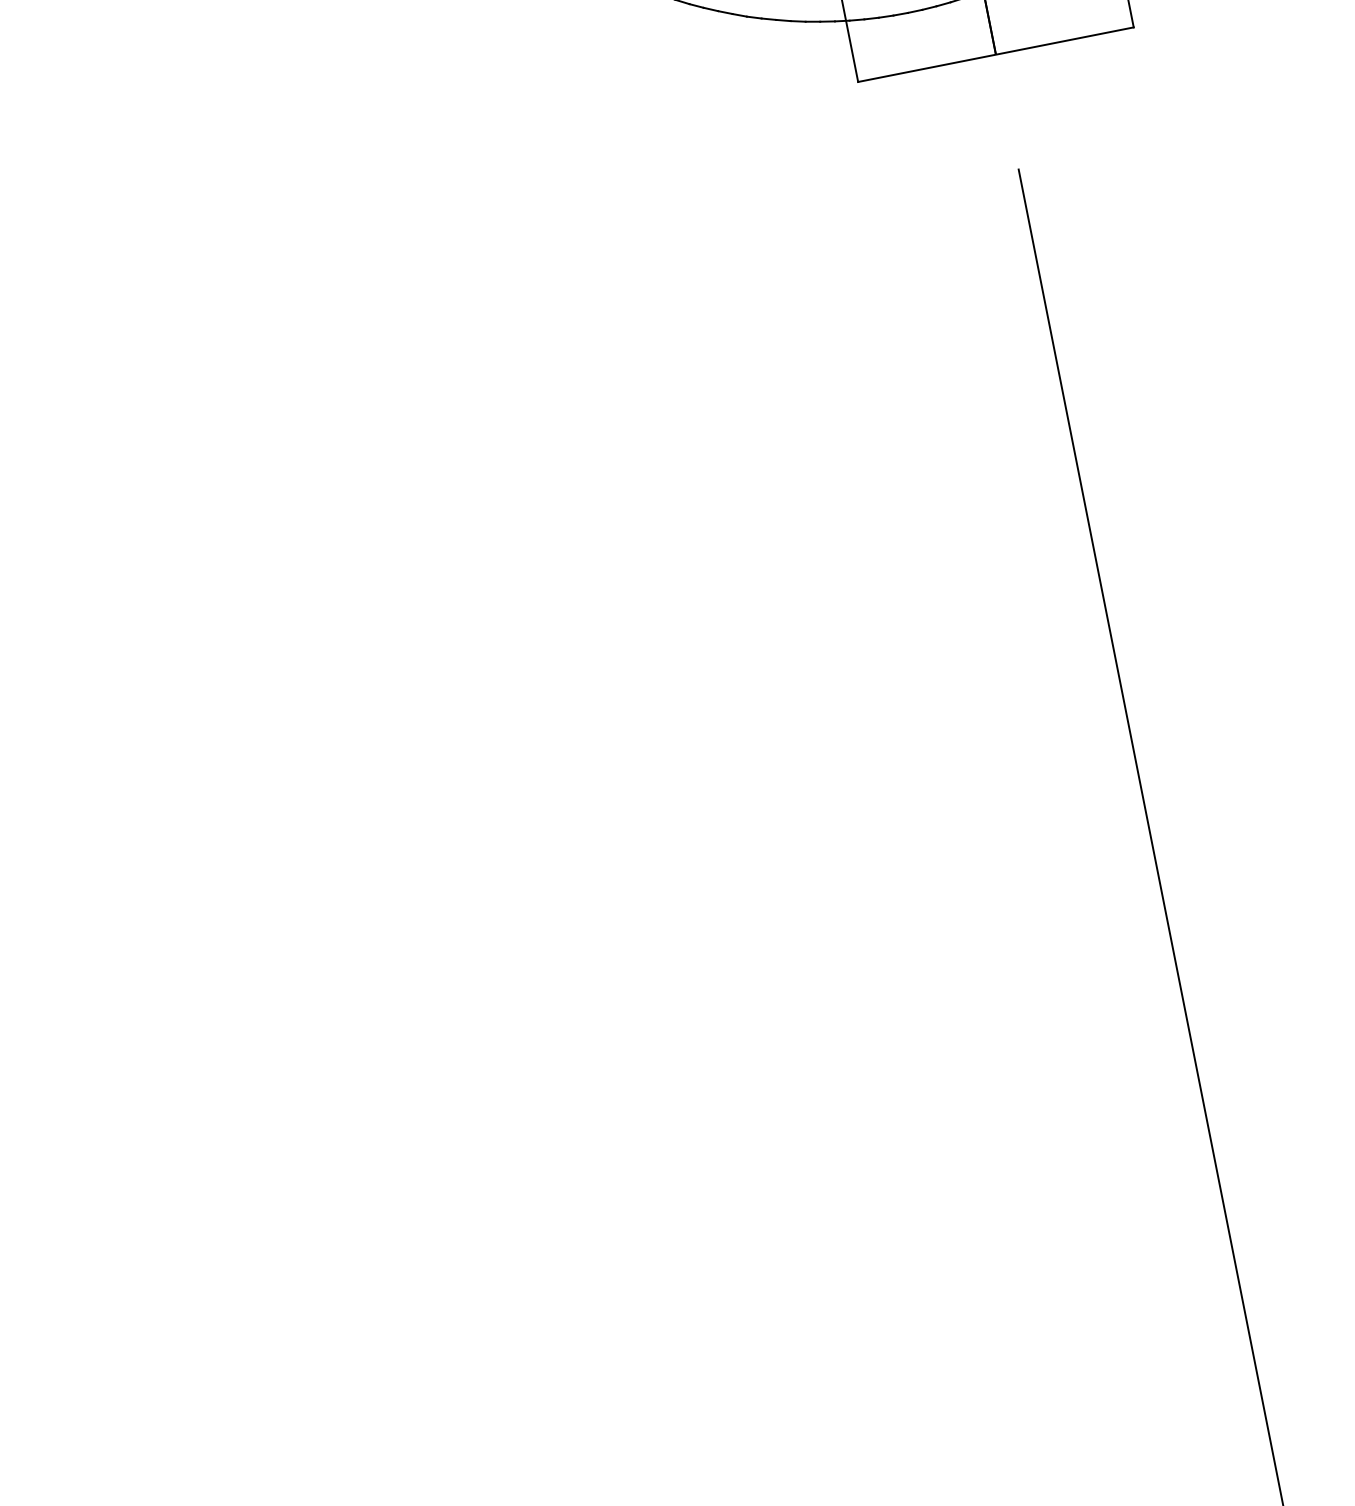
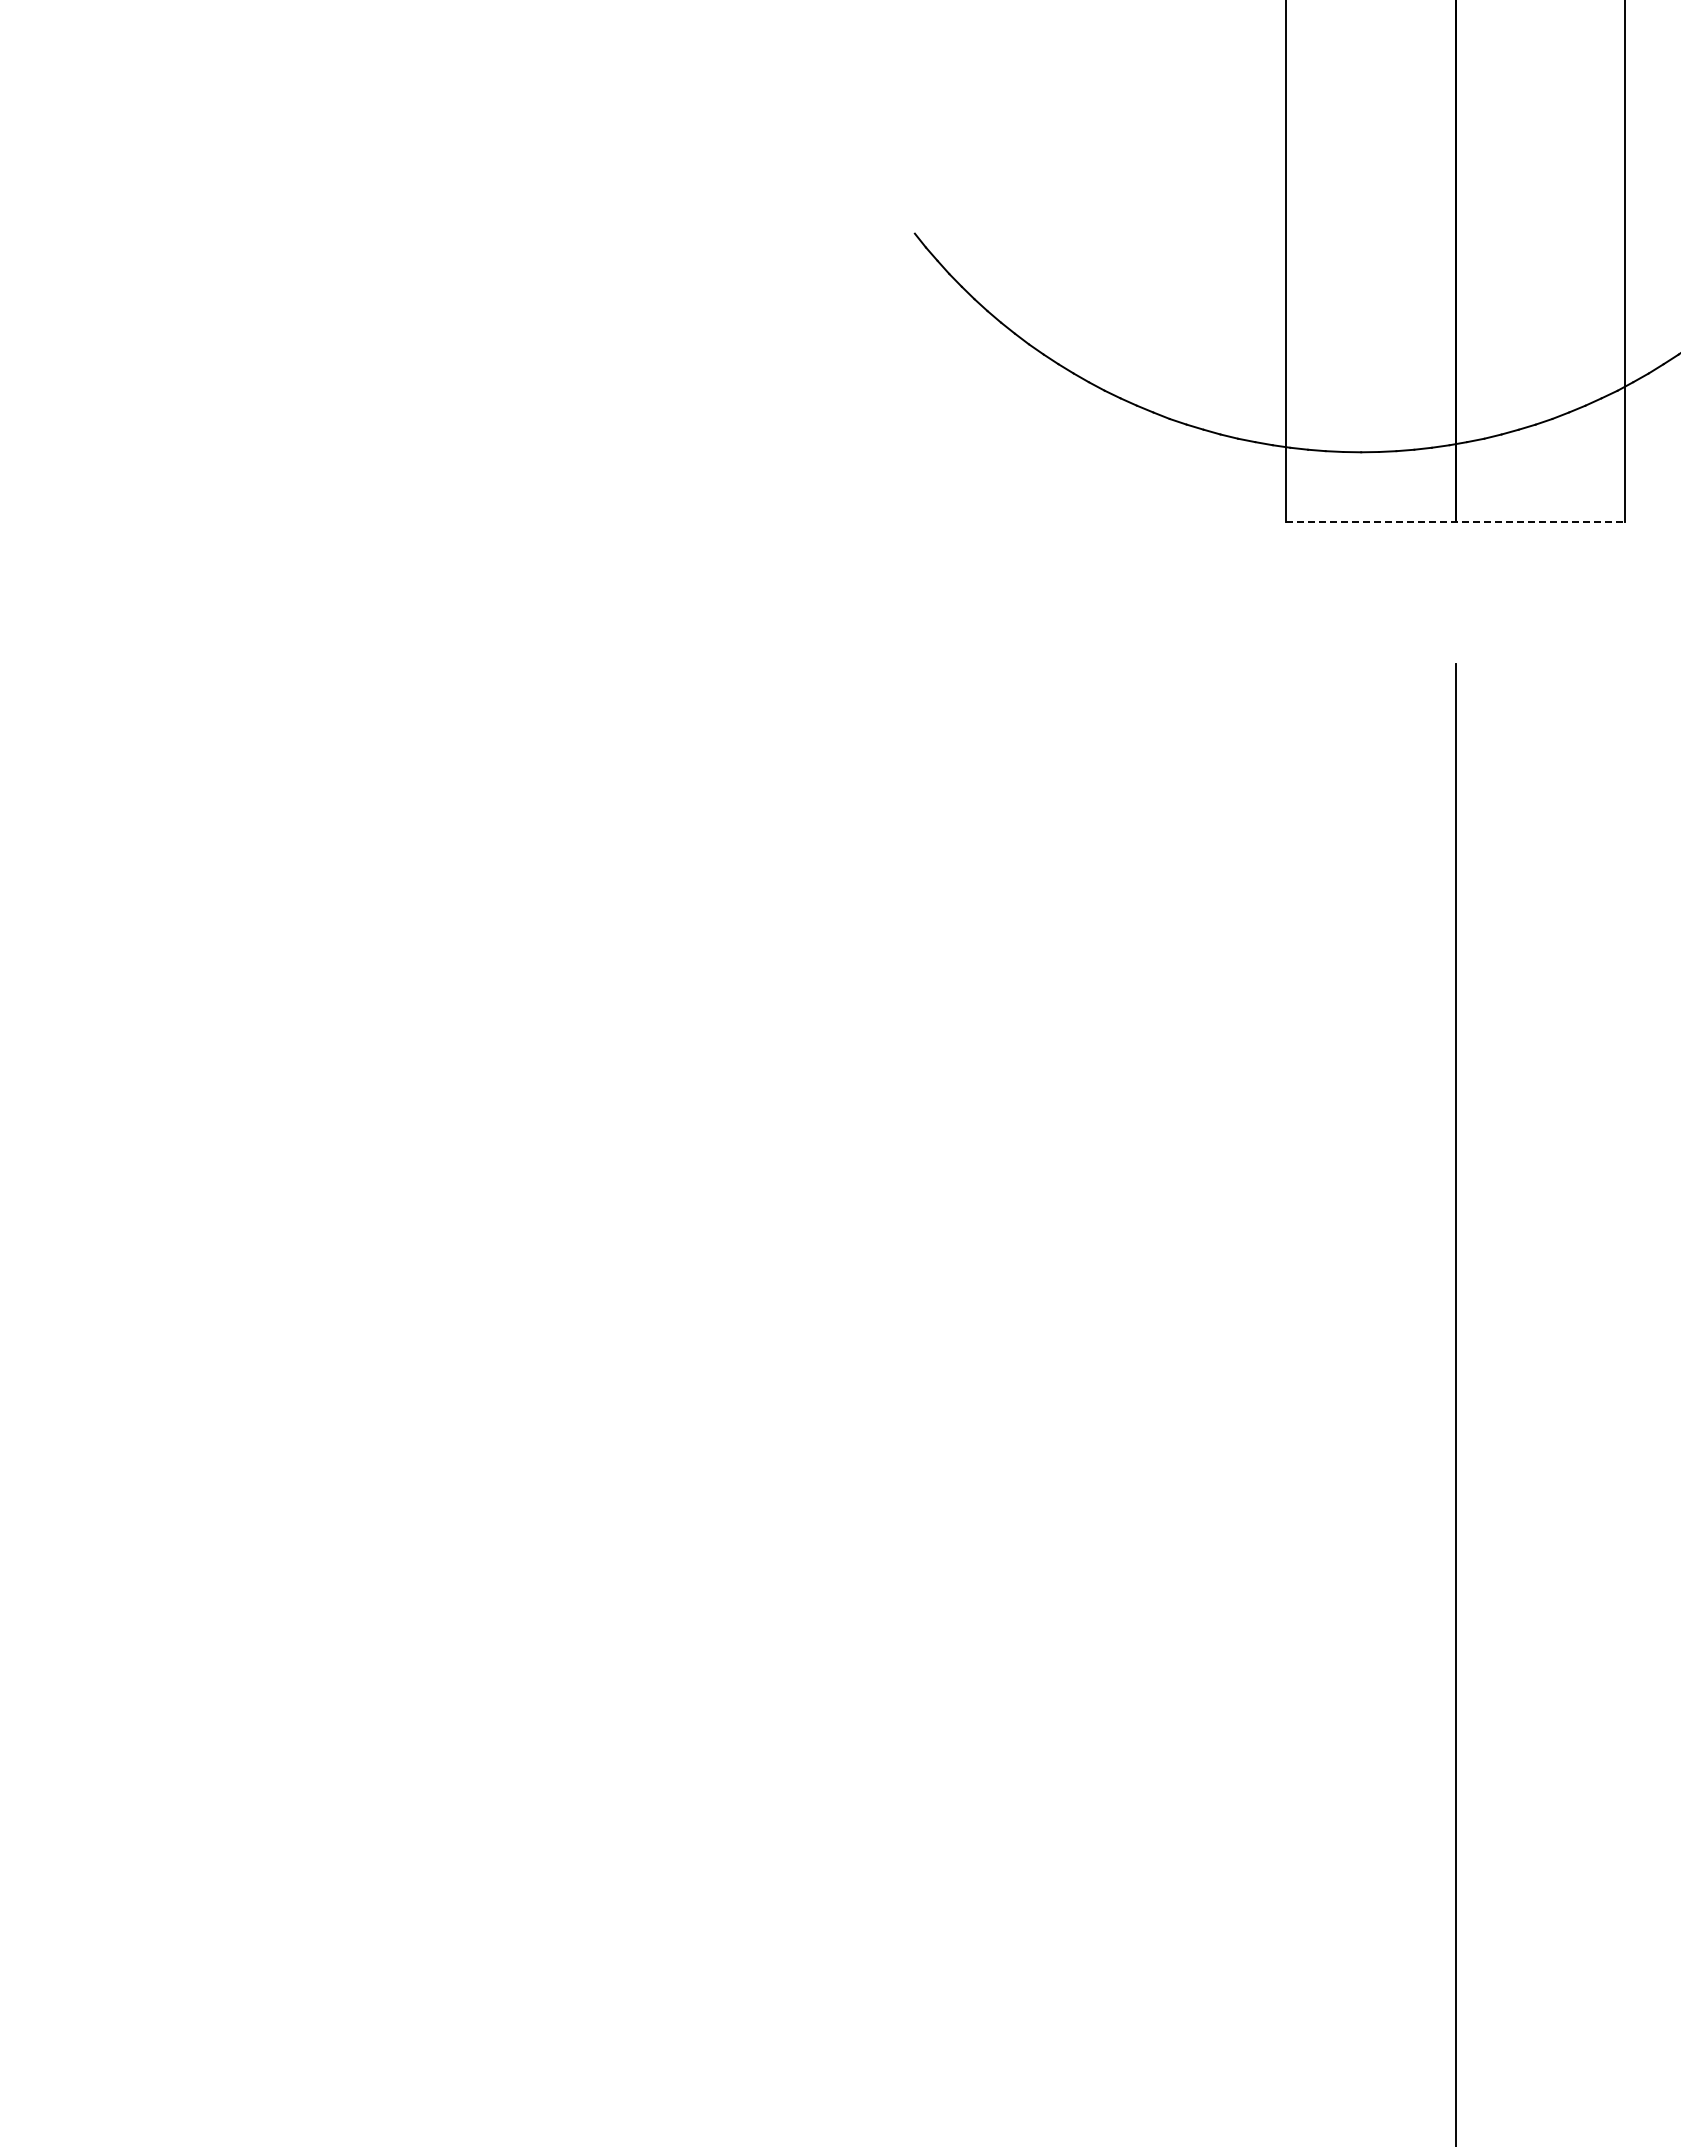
line: (996, 54) -> (1456, 522), solid -> dashed

